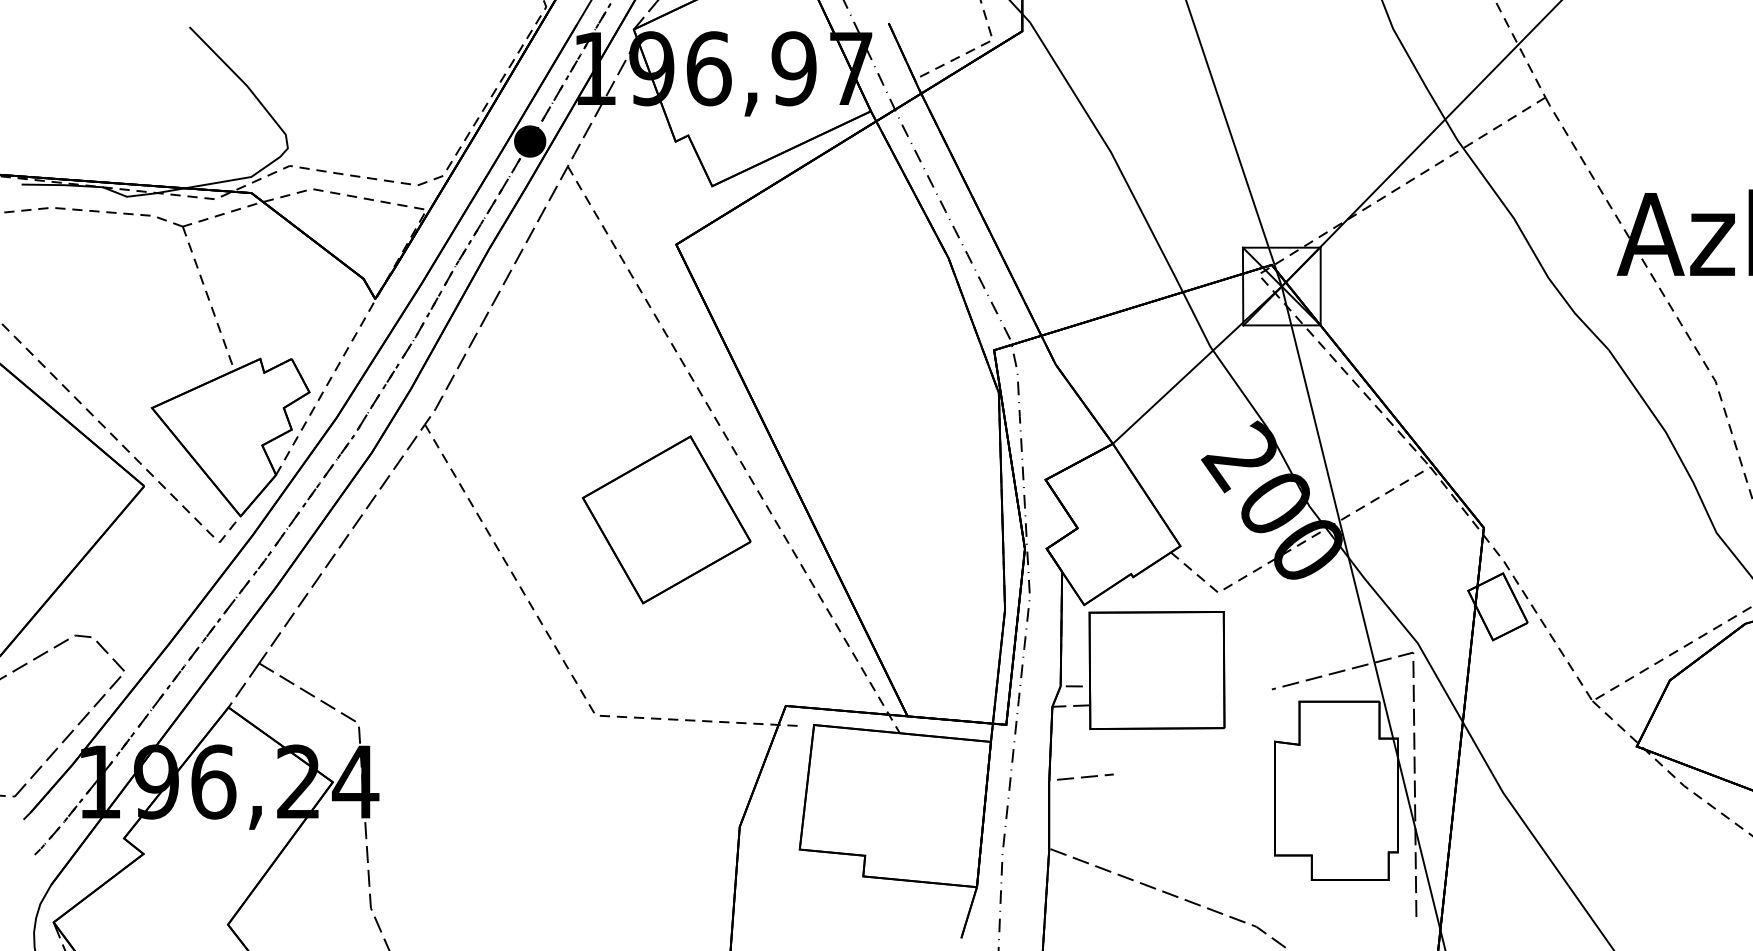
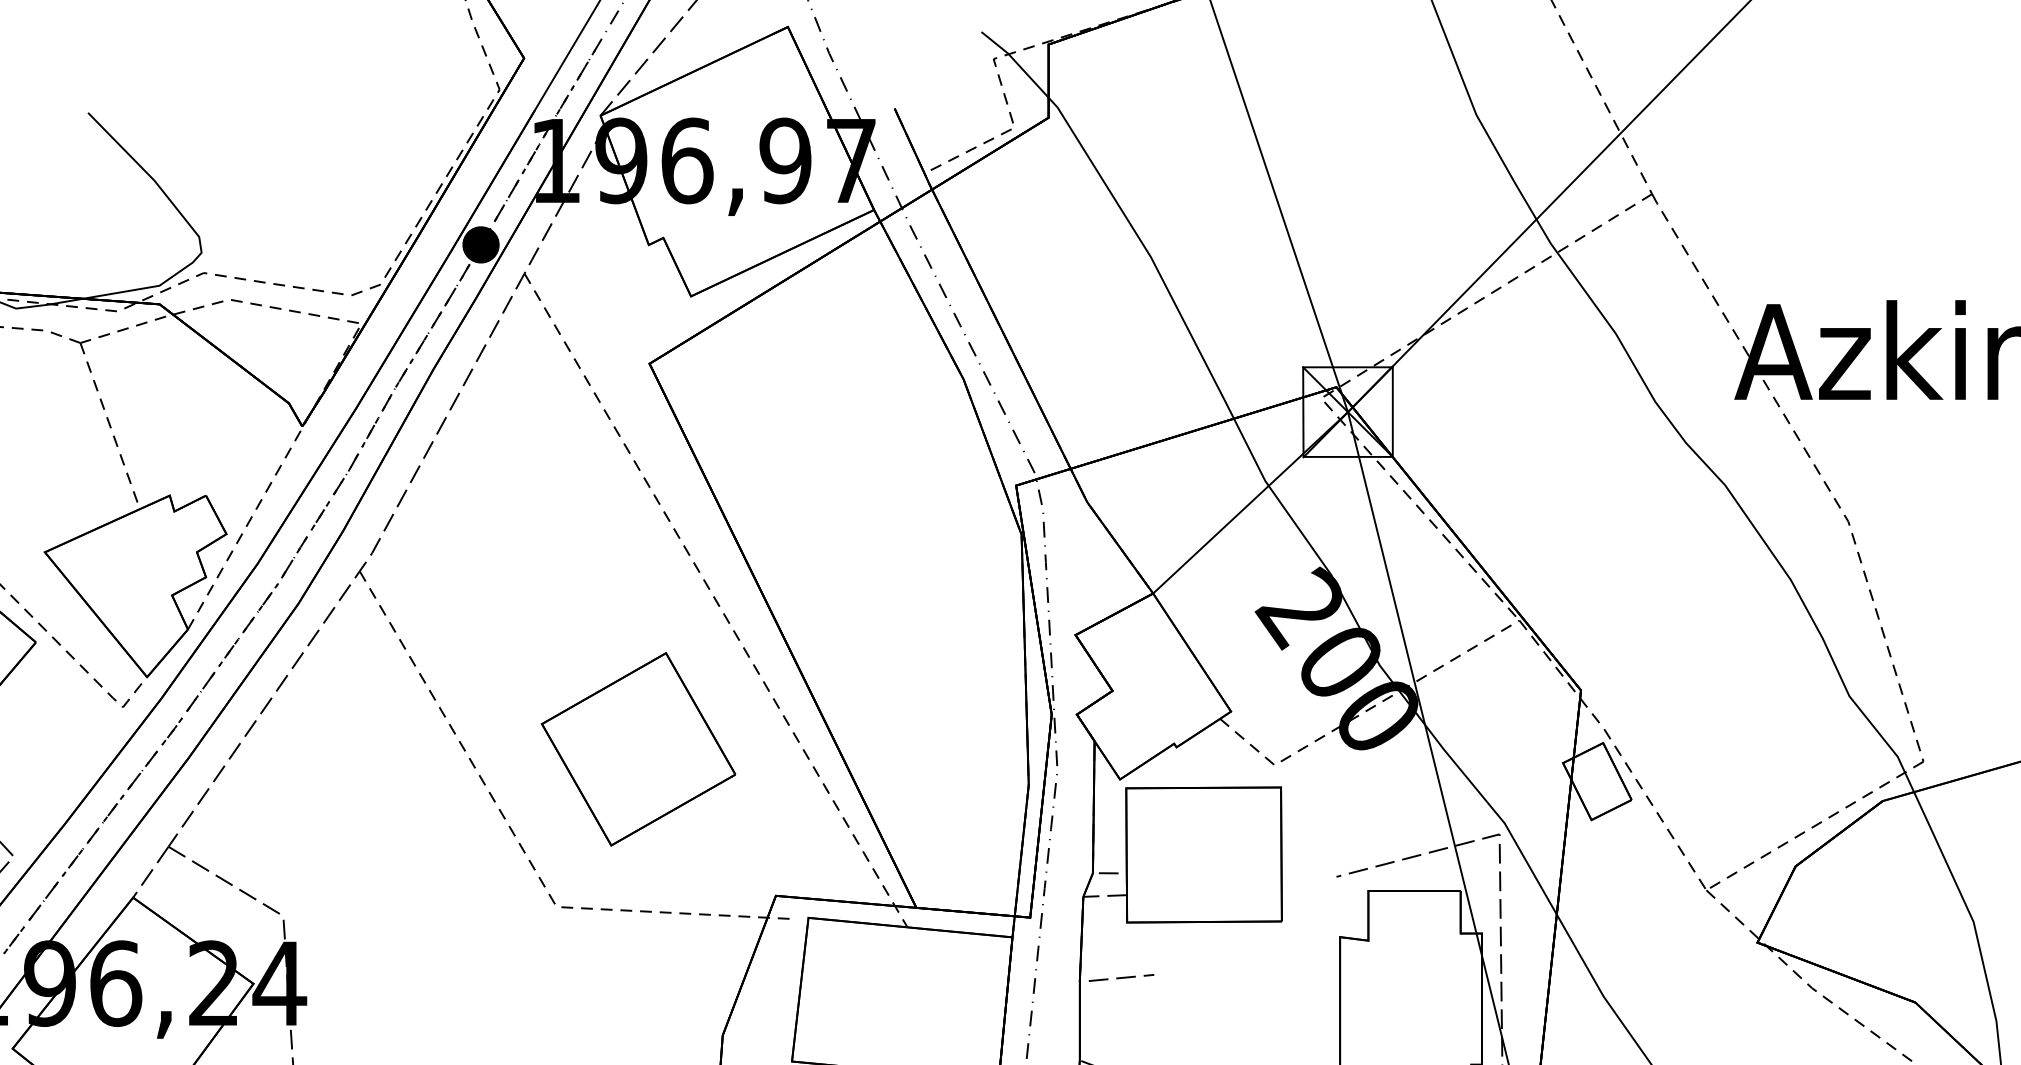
part: (666, 519) -> (638, 748), moved

